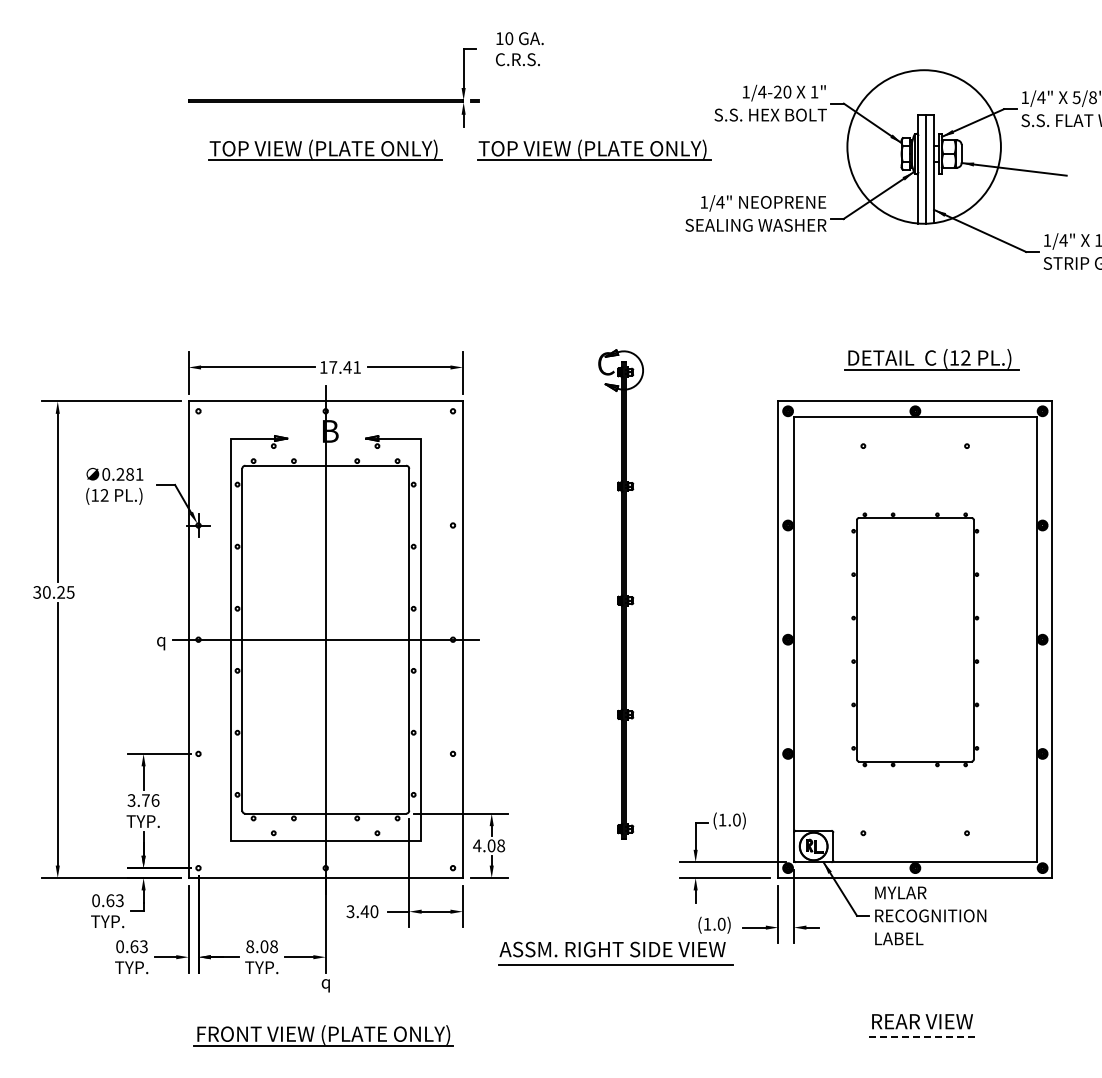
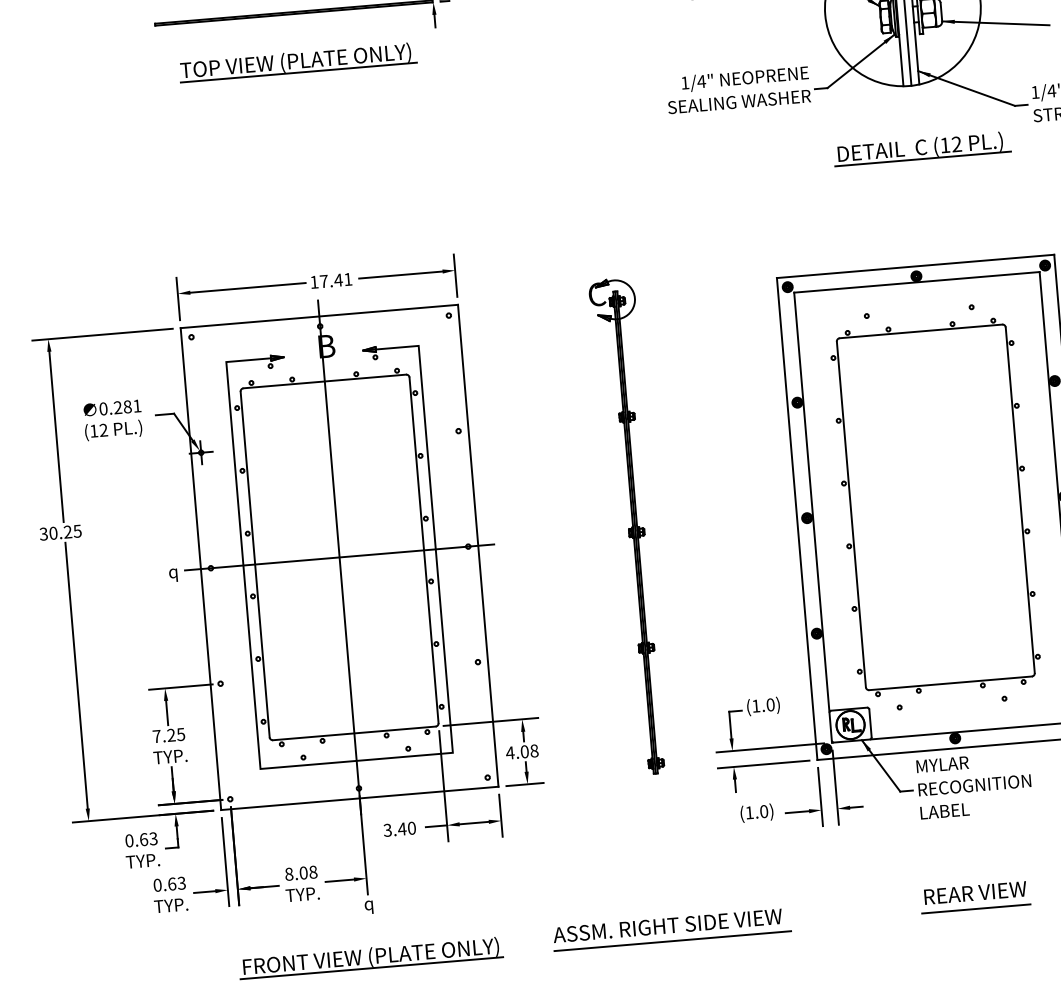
part: (594, 149) -> (569, 38), removed
part: (931, 359) -> (922, 148), moved
part: (620, 594) -> (631, 526), moved
part: (915, 639) -> (935, 507), size x1.43
text: (143, 800) -> (168, 735), 3.76 -> 7.25
part: (615, 953) -> (670, 929), moved
line: (922, 1037) -> (976, 909), dashed -> solid

